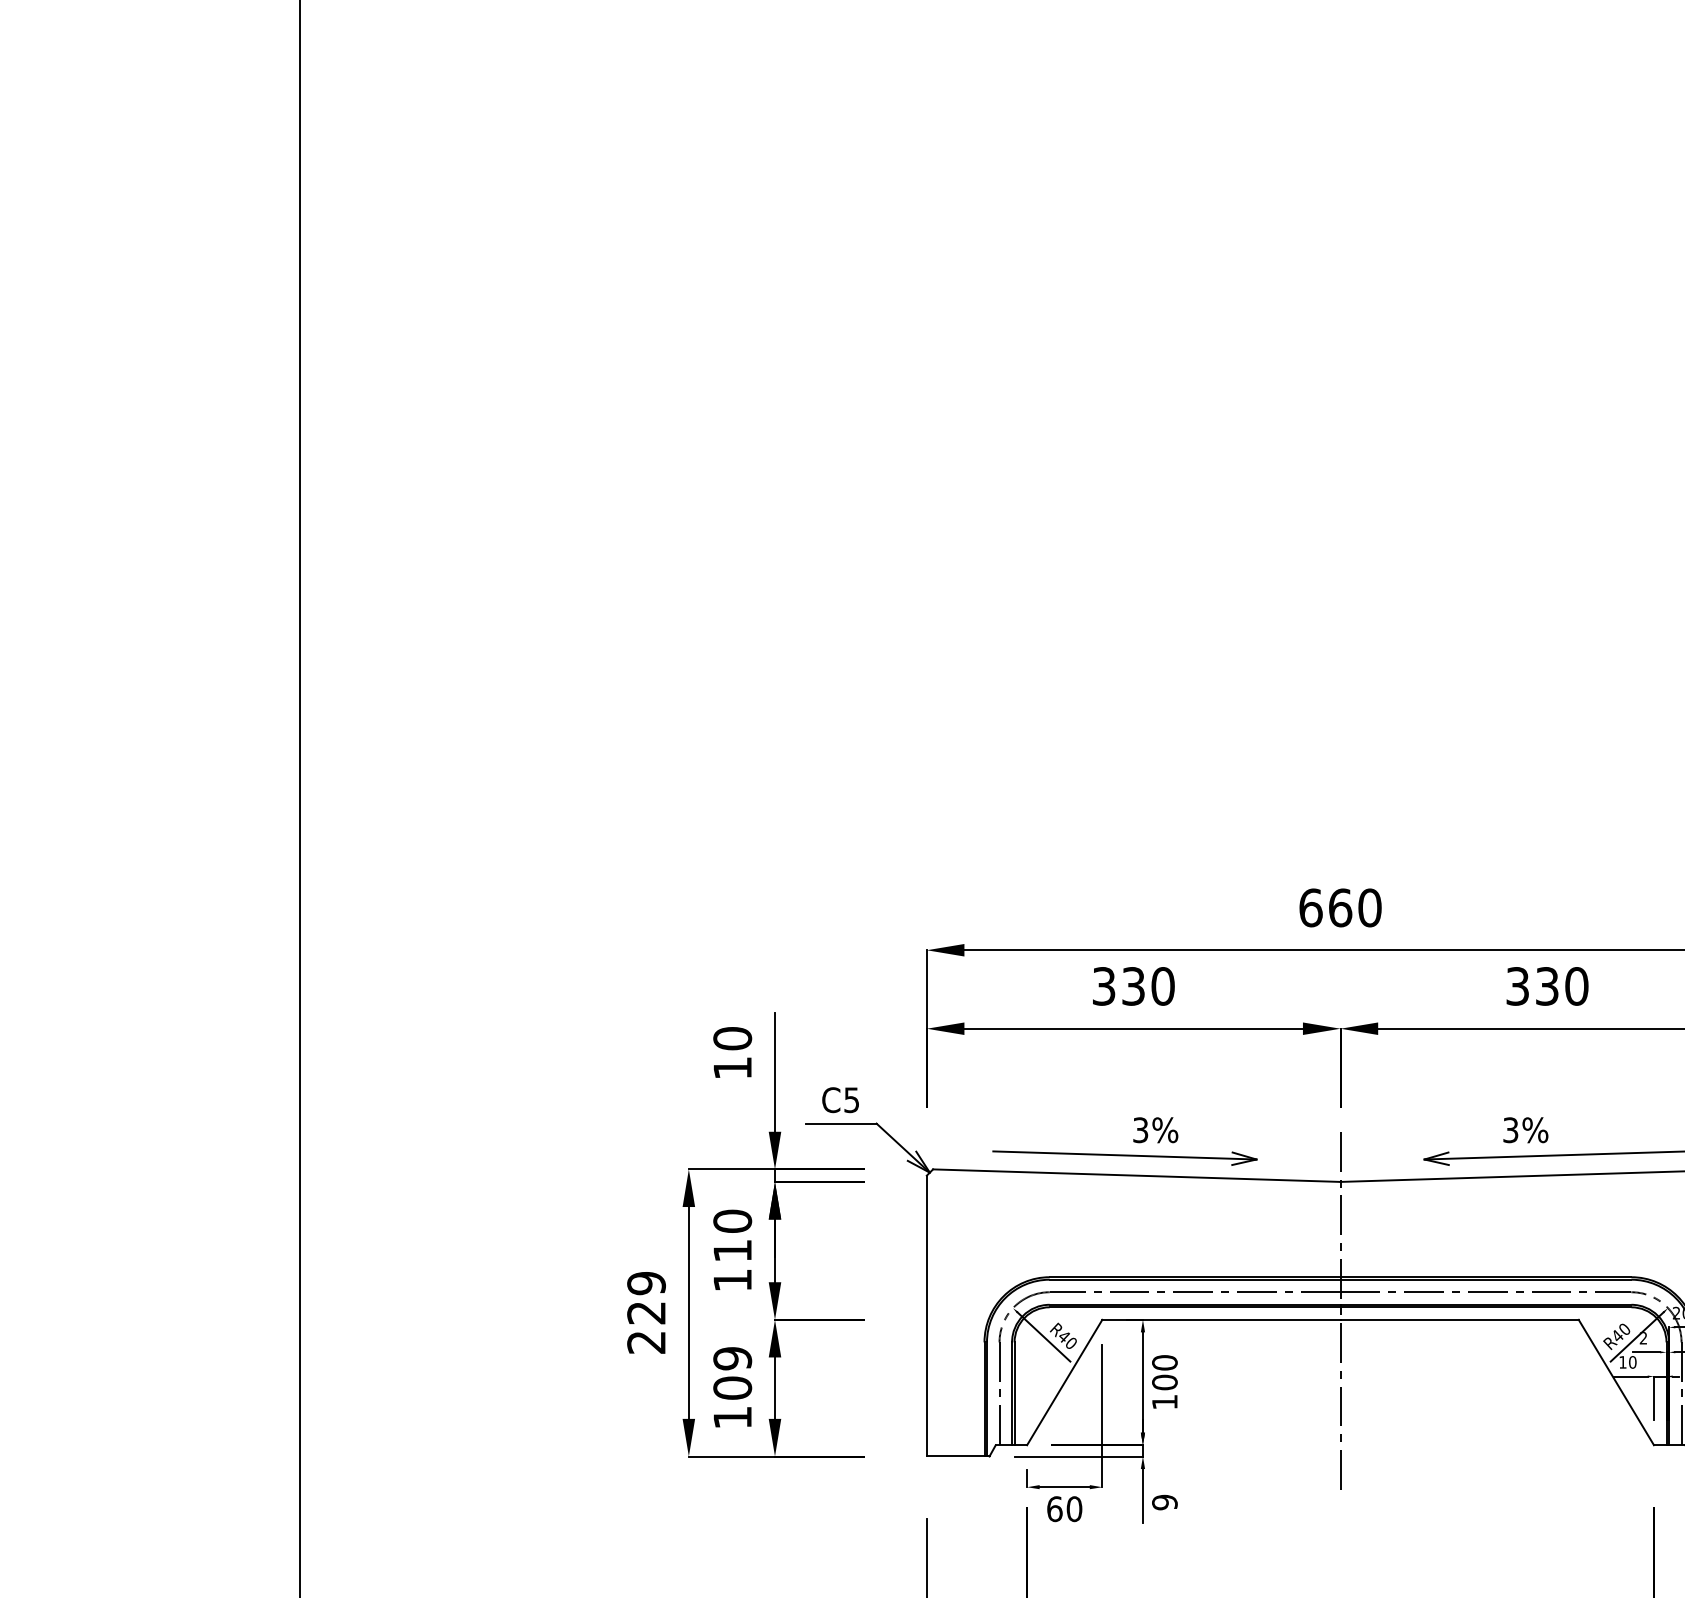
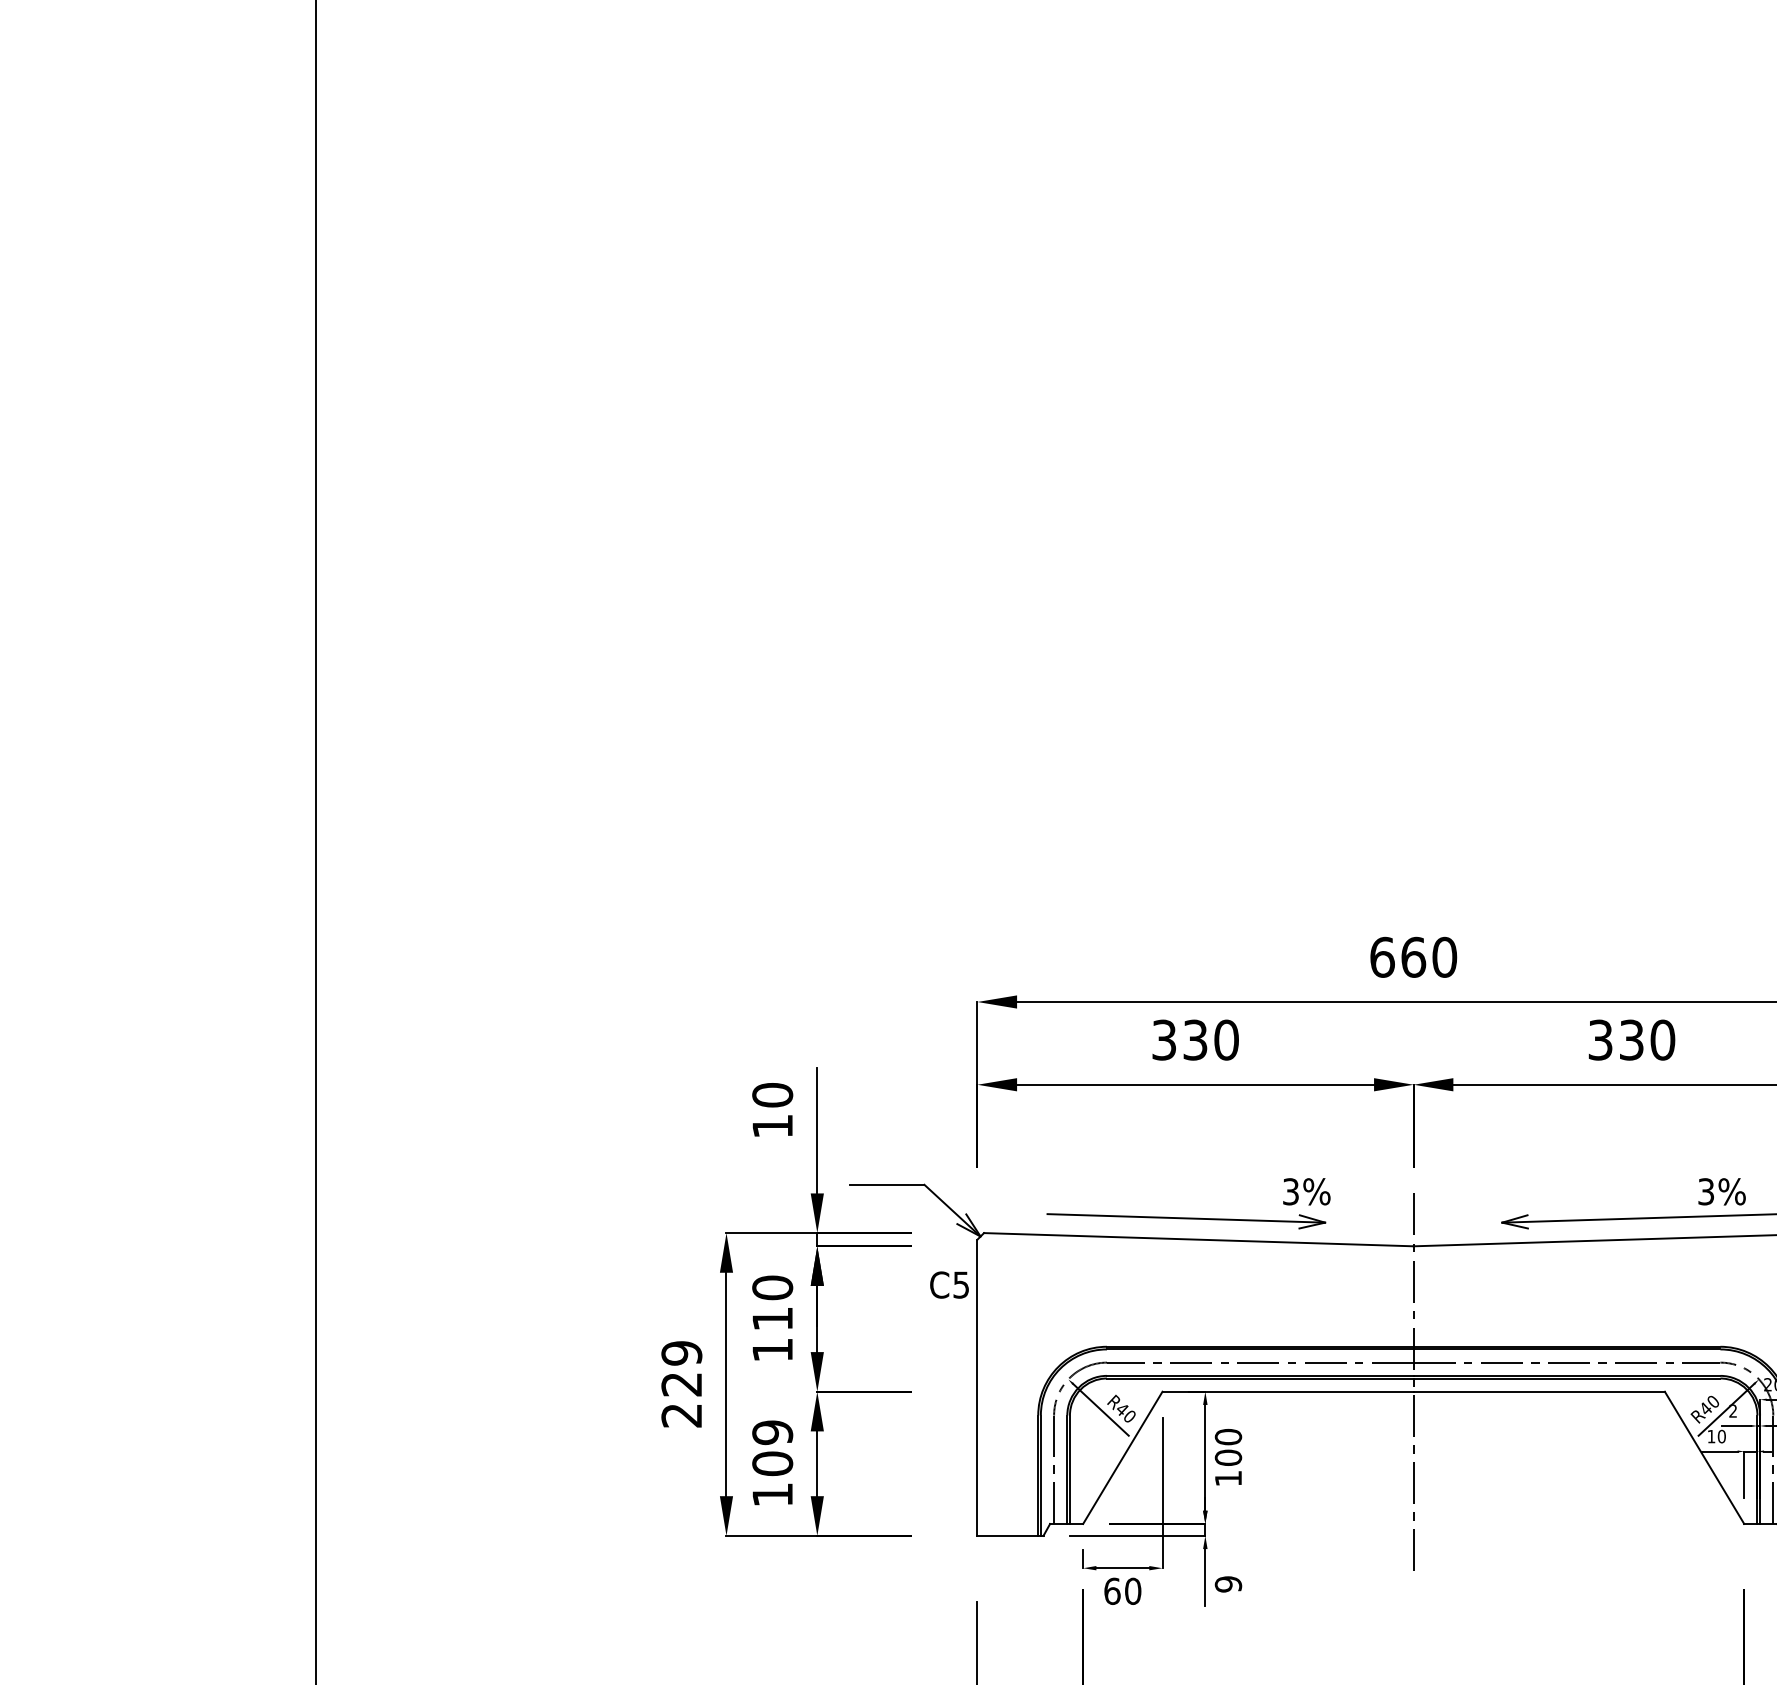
text: (840, 1099) -> (949, 1284), moved
text: (1155, 1129) -> (1306, 1191), moved
text: (1525, 1129) -> (1721, 1191), moved

